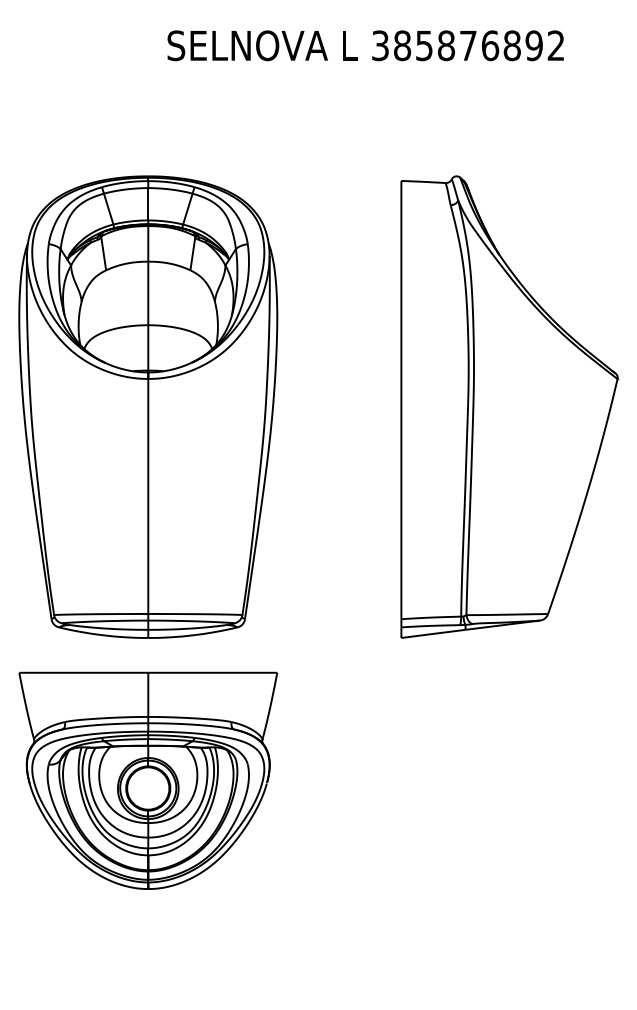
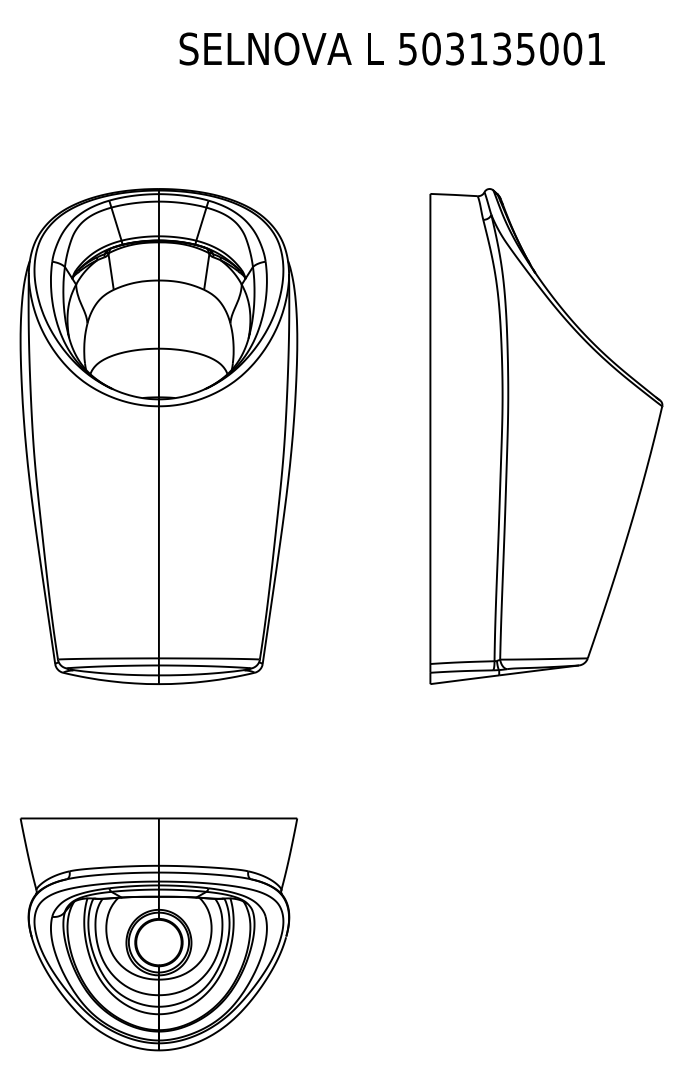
text: (467, 45) -> (501, 48), 385876892 -> 503135001
part: (147, 780) -> (158, 934), moved

